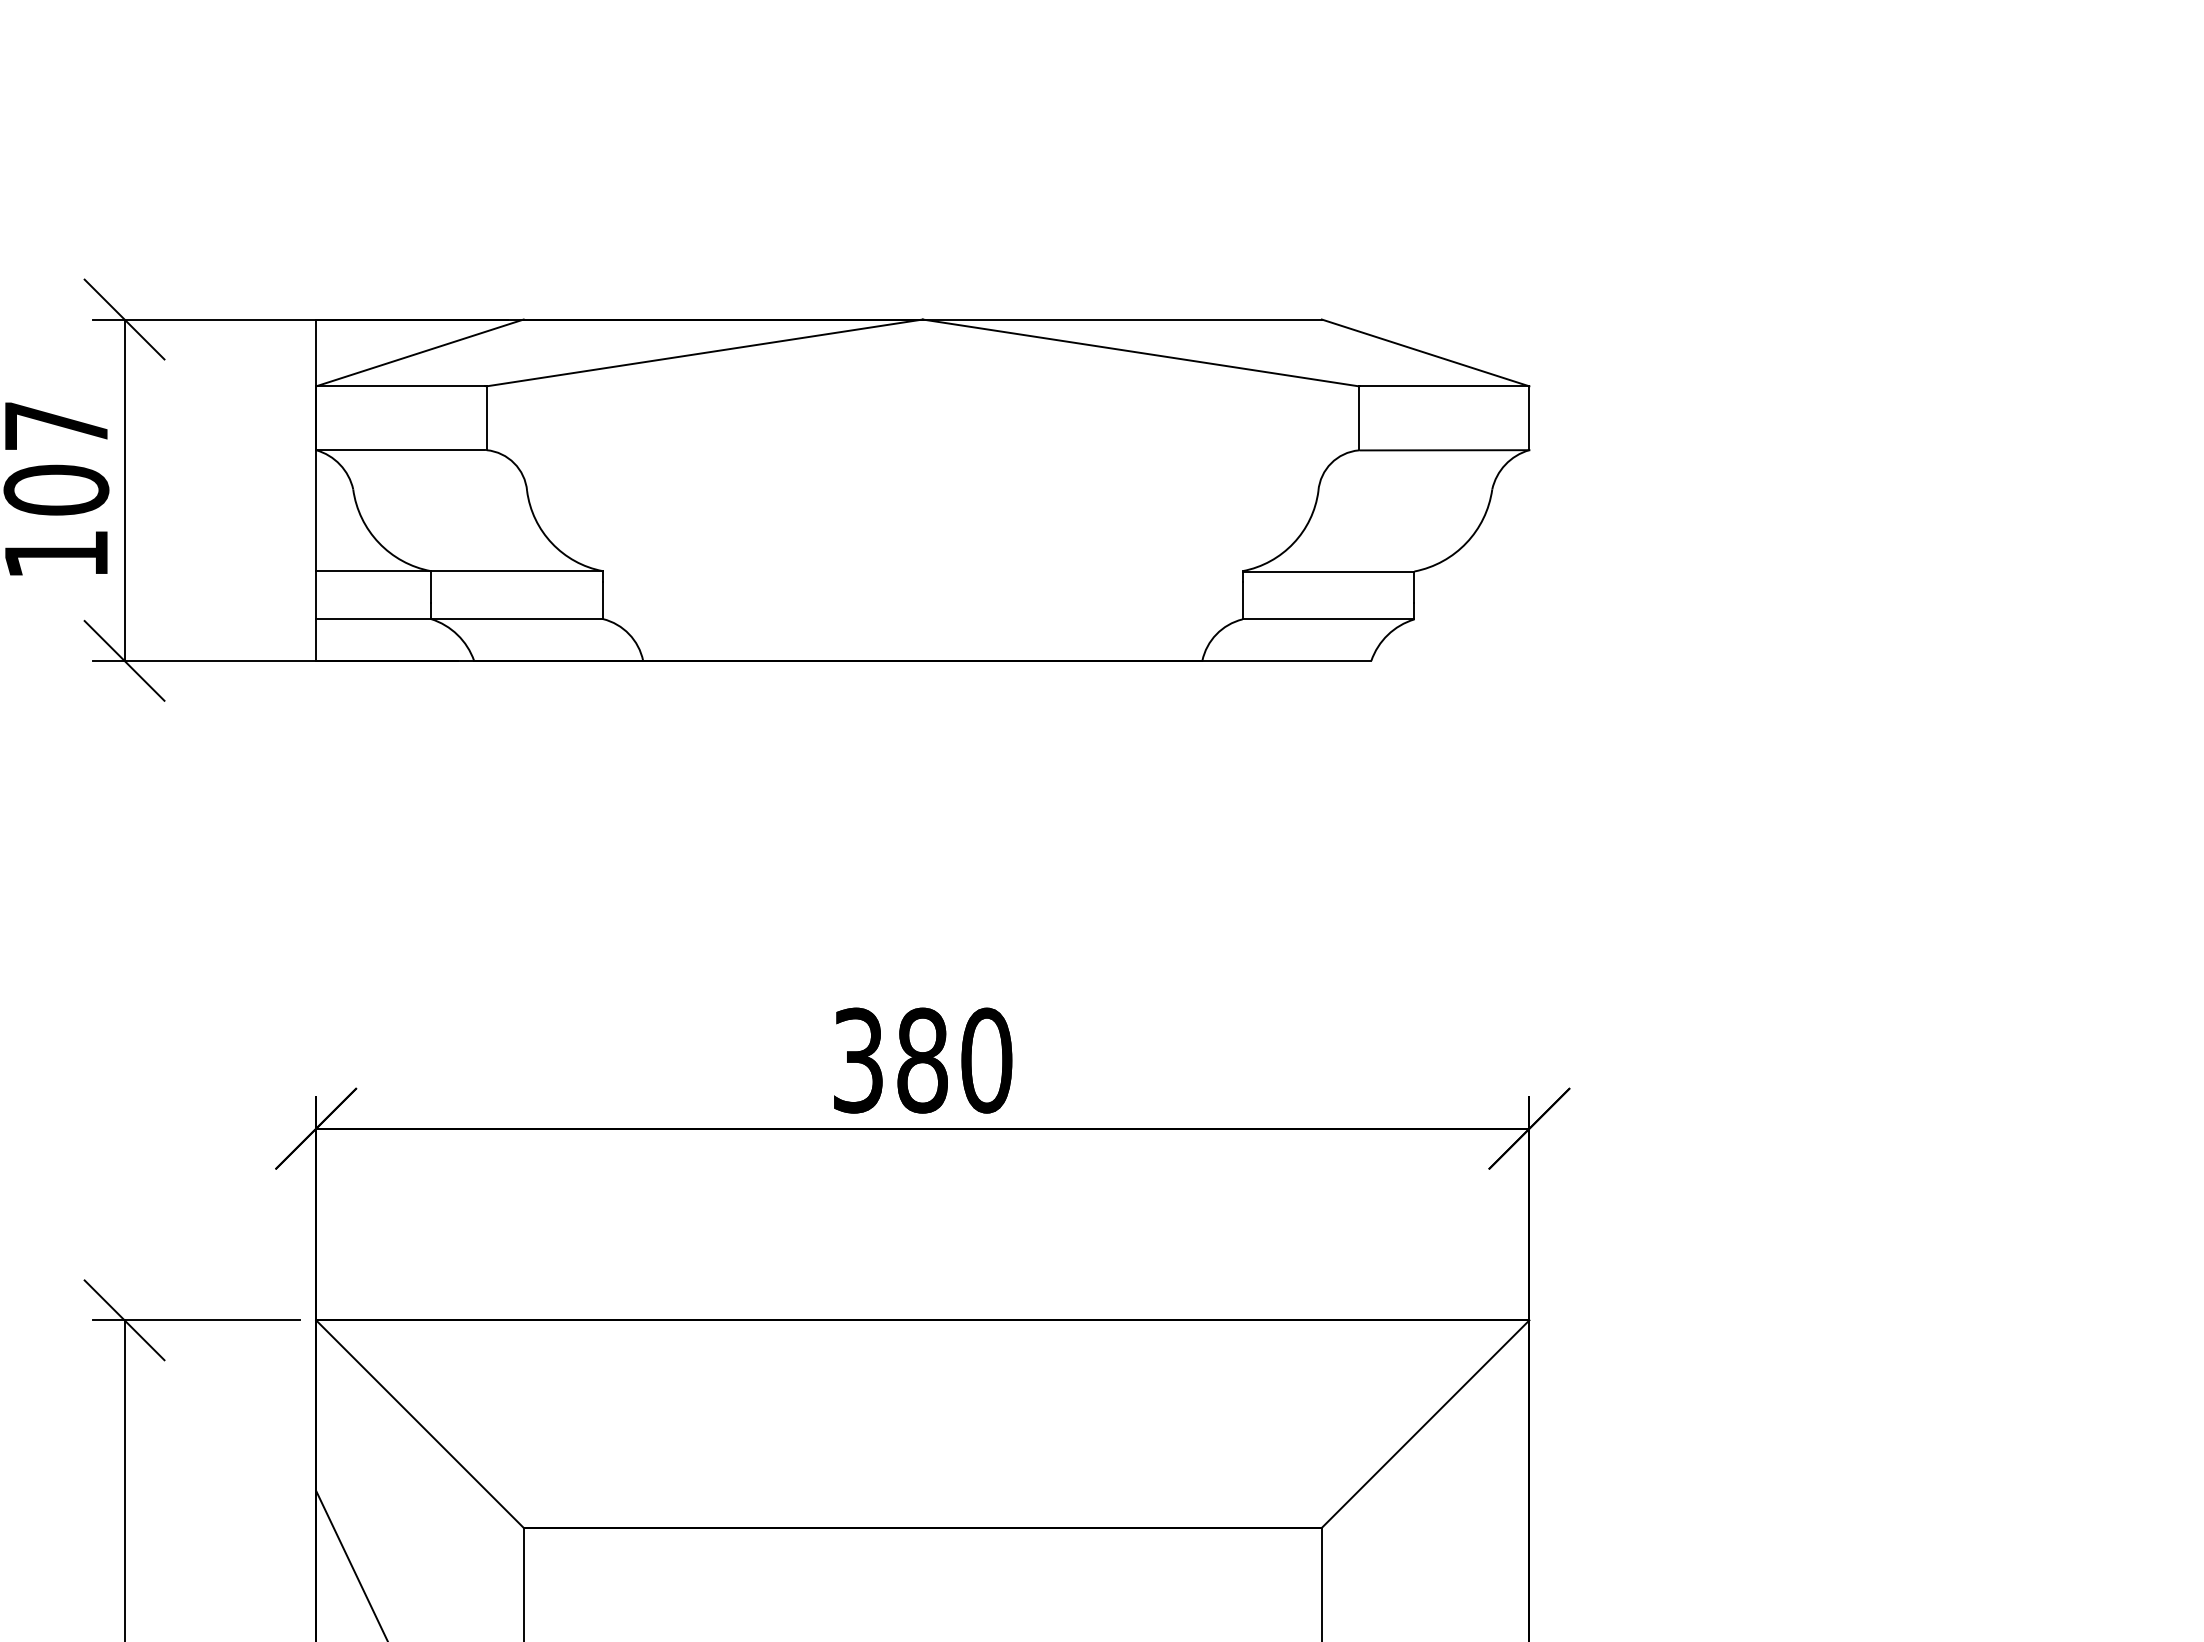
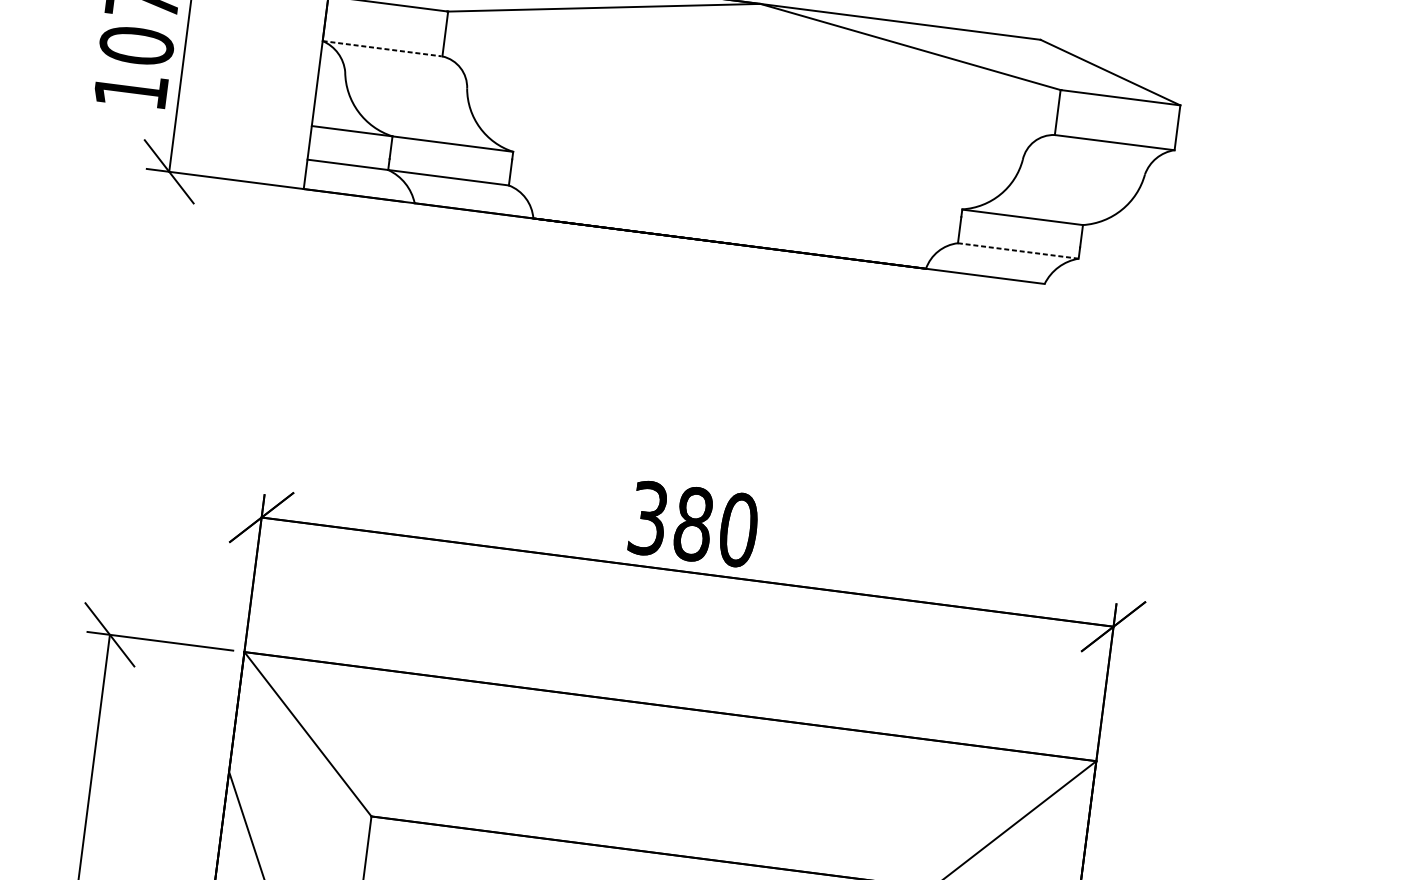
line: (400, 450) -> (381, 48), solid -> dashed
line: (1328, 619) -> (1018, 251), solid -> dashed

